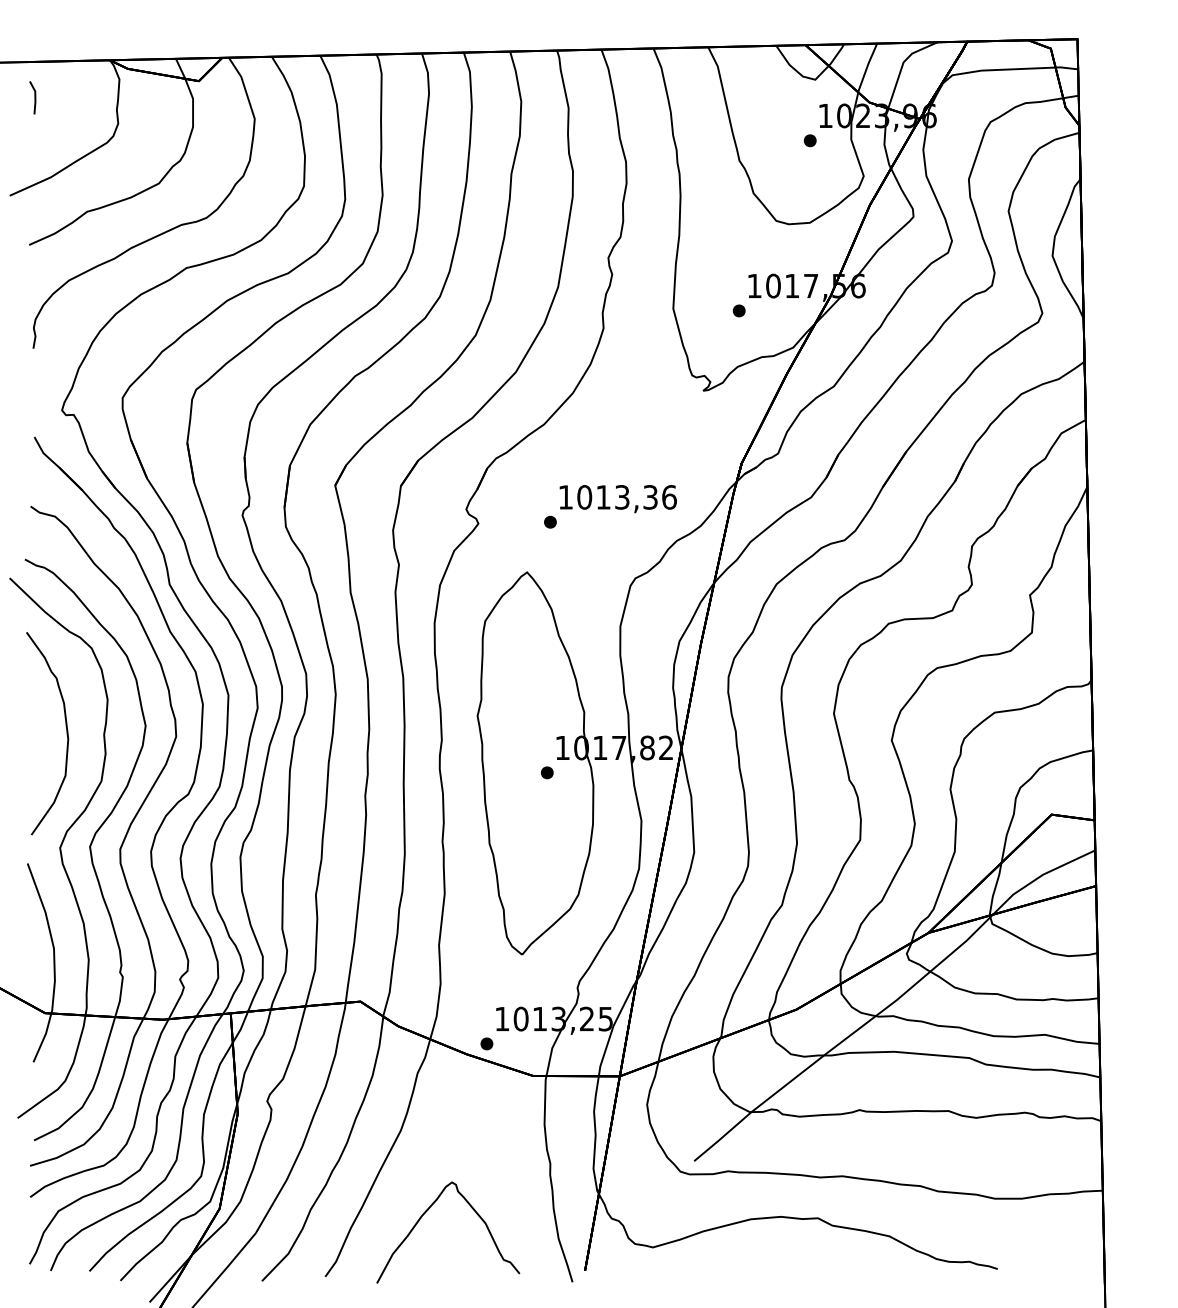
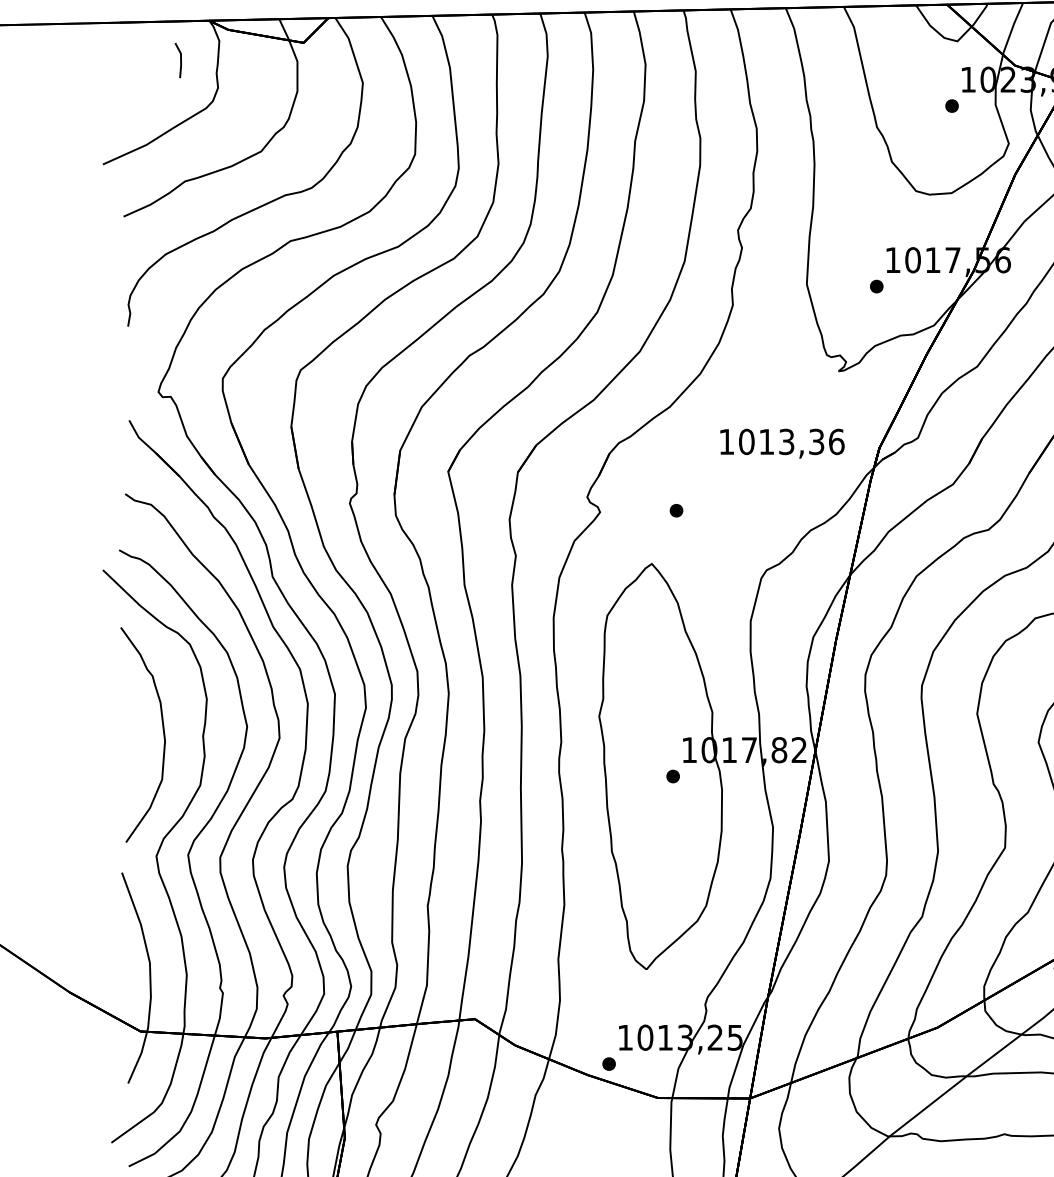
line: (34, 97) -> (180, 60), moved
text: (617, 499) -> (781, 444), moved

